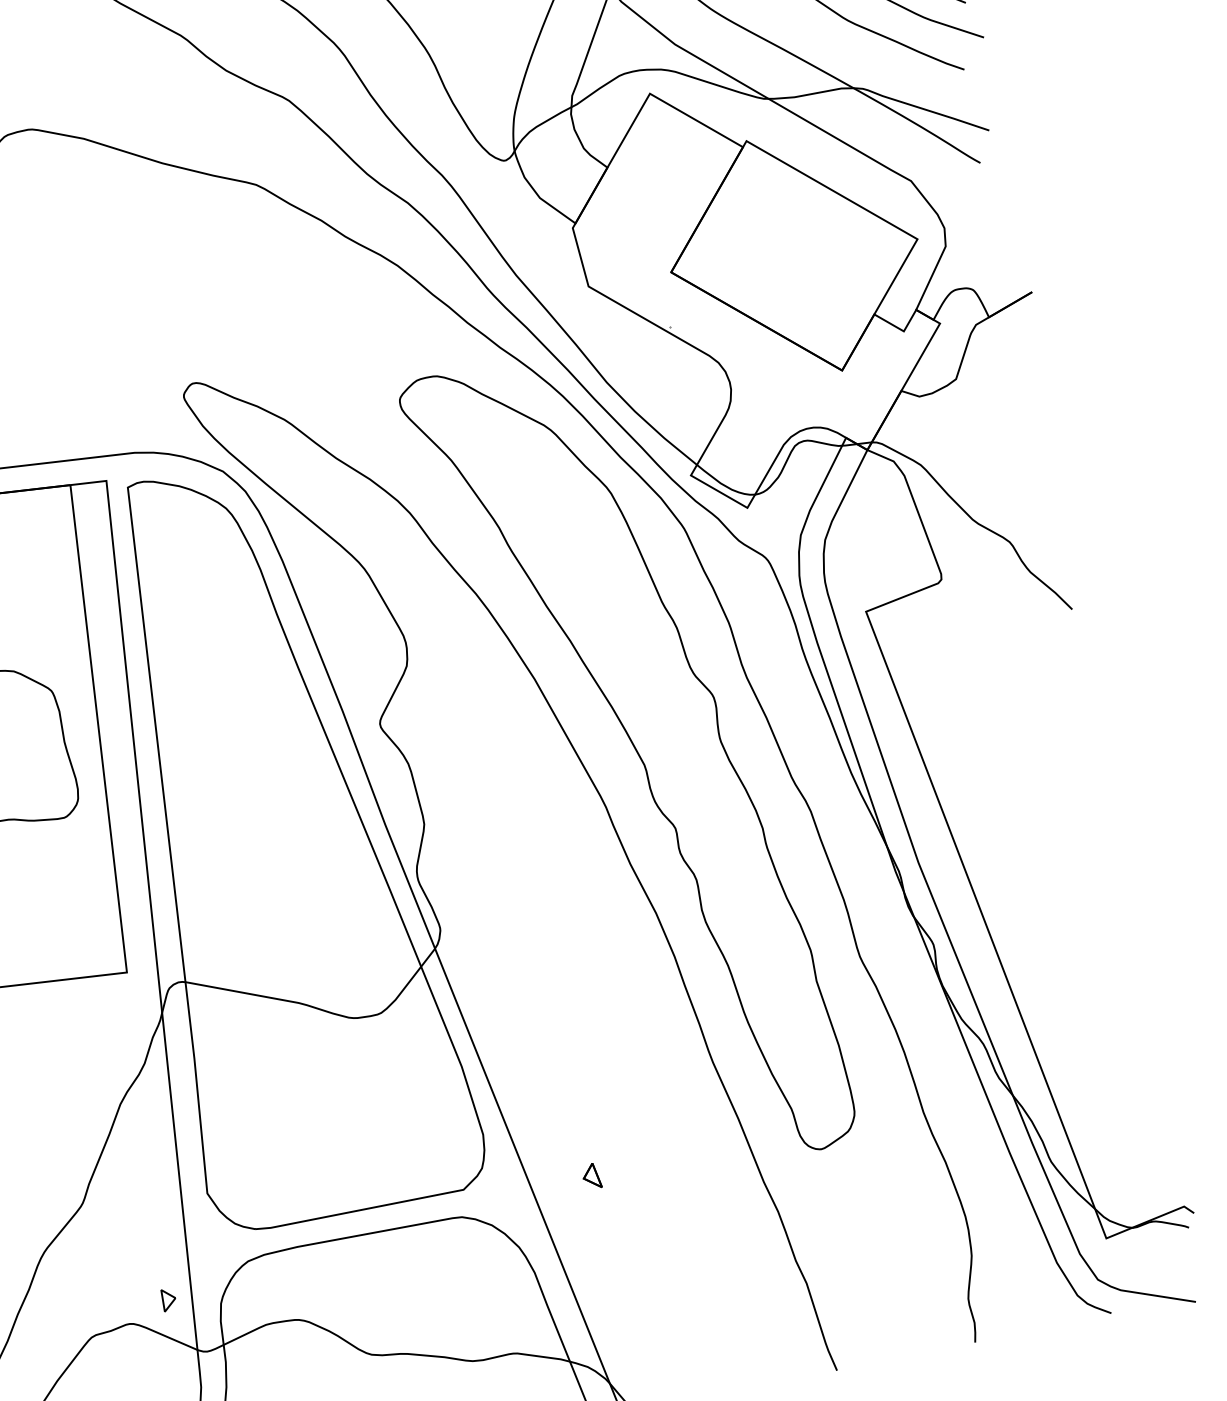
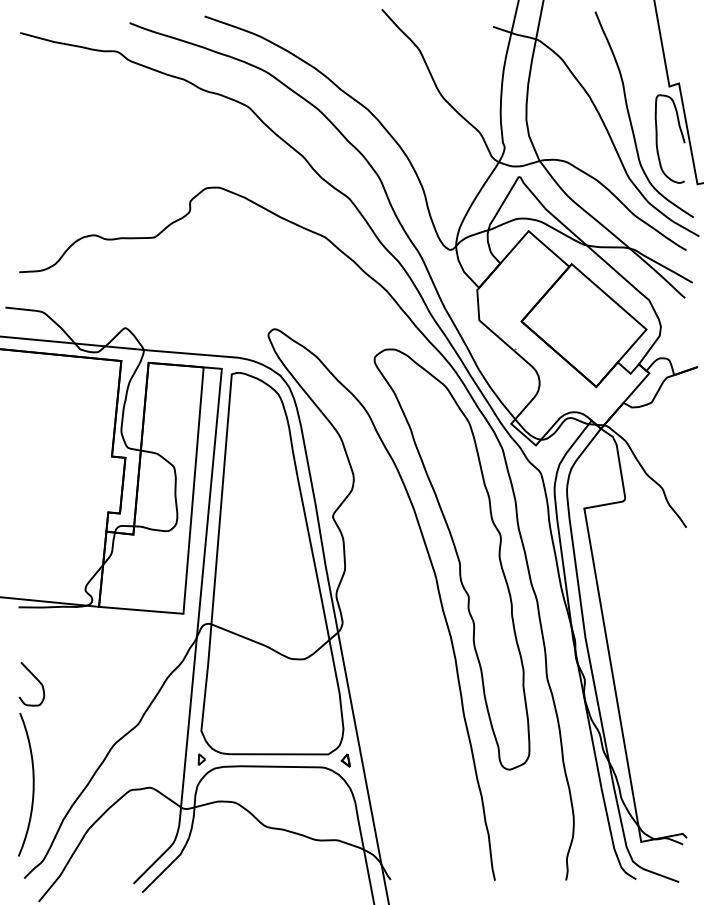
part: (590, 1176) -> (345, 760), moved
part: (168, 1299) -> (201, 759), moved

